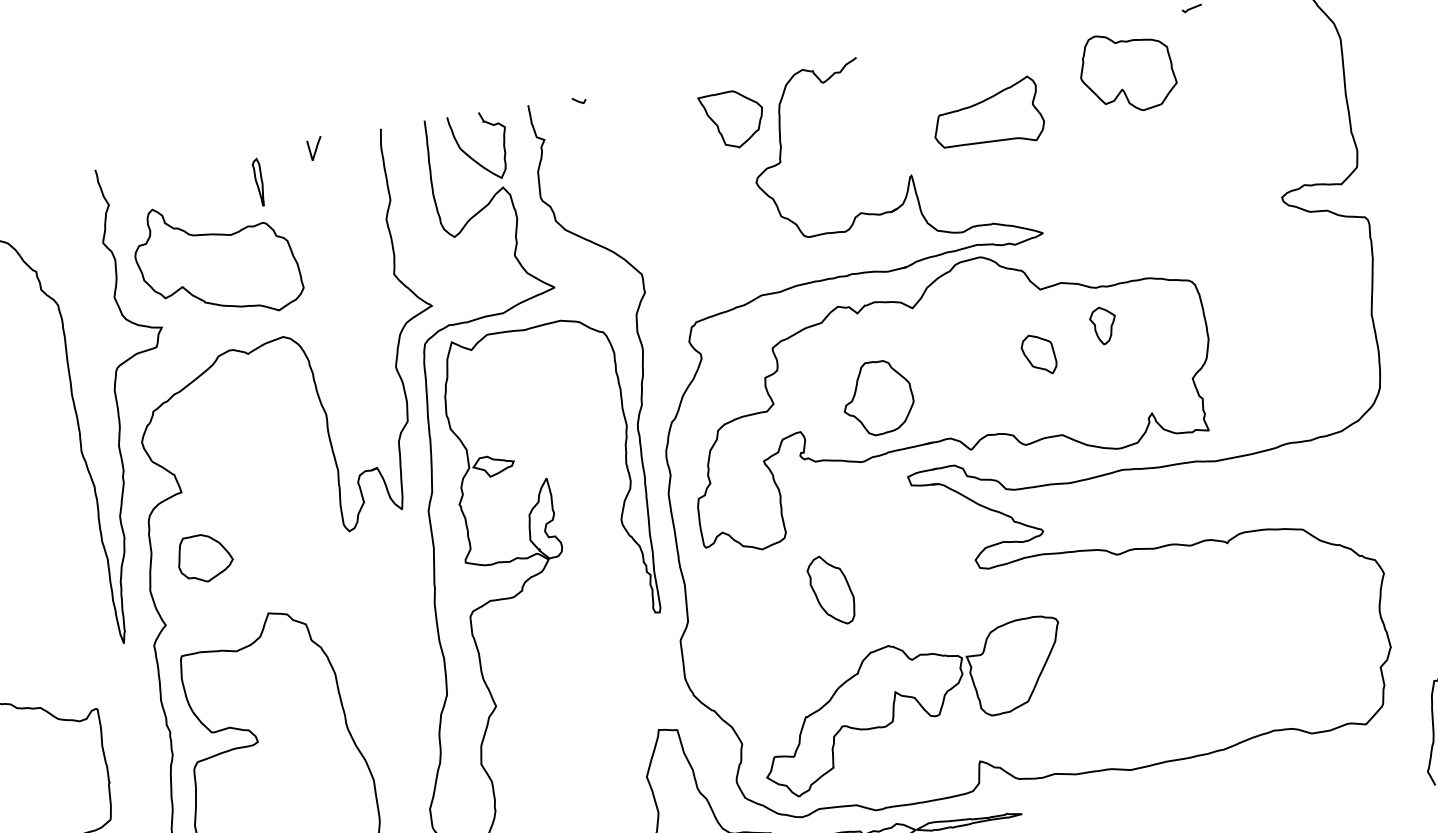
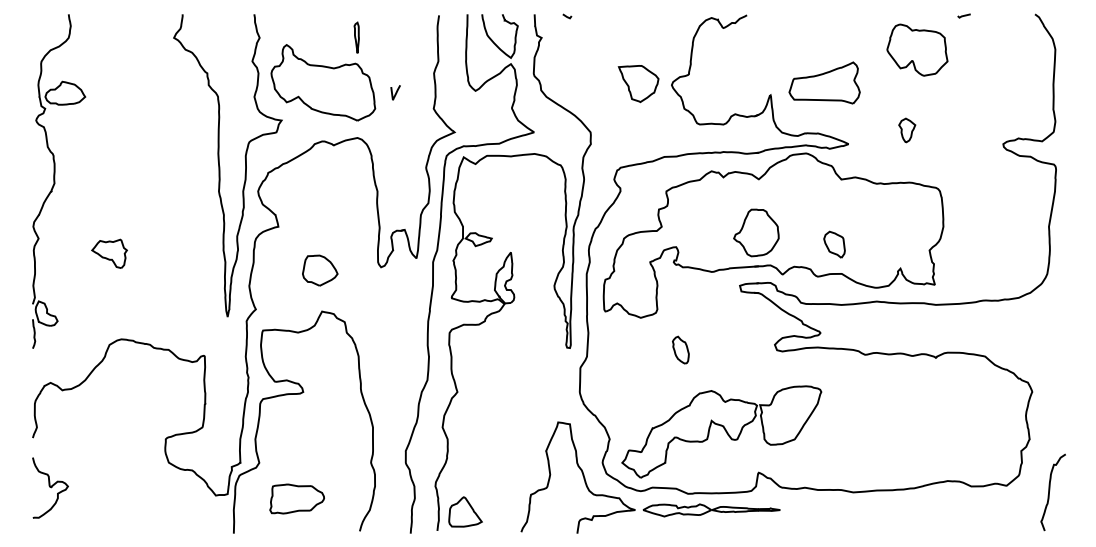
part: (987, 114) -> (824, 82), moved
part: (732, 120) -> (638, 84), moved
curve: (314, 148) -> (395, 92), moved
part: (1104, 325) -> (907, 130), moved
part: (1038, 354) -> (834, 244), moved
part: (877, 397) -> (756, 232), moved
part: (205, 557) -> (320, 270), moved
part: (830, 589) -> (680, 349), size x0.6

